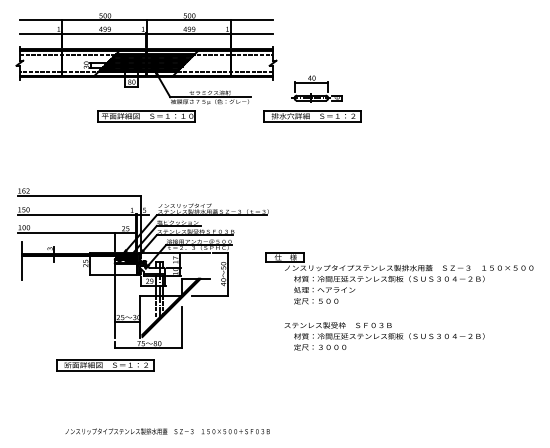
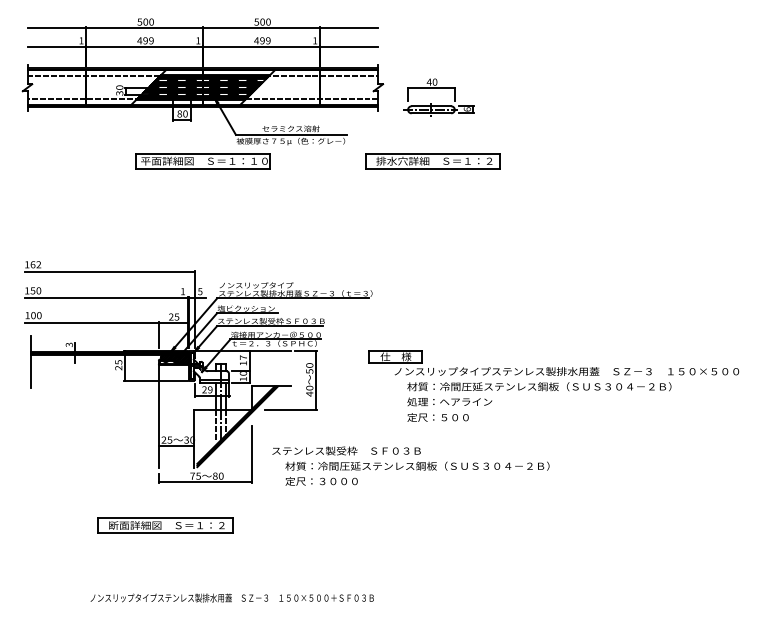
part: (316, 88) -> (438, 96), moved
text: (384, 336) -> (410, 466), moved
part: (105, 365) -> (165, 525), moved

